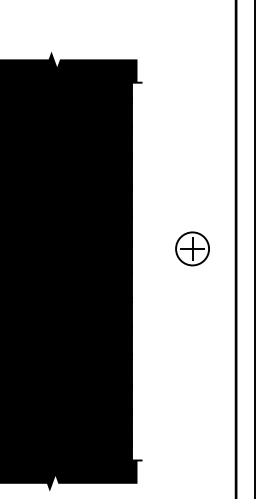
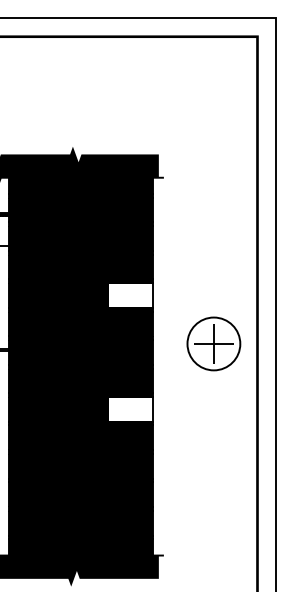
fill: (109, 200) -> (130, 295), removed
part: (192, 248) -> (213, 343), size x1.6
fill: (109, 314) -> (130, 409), removed

